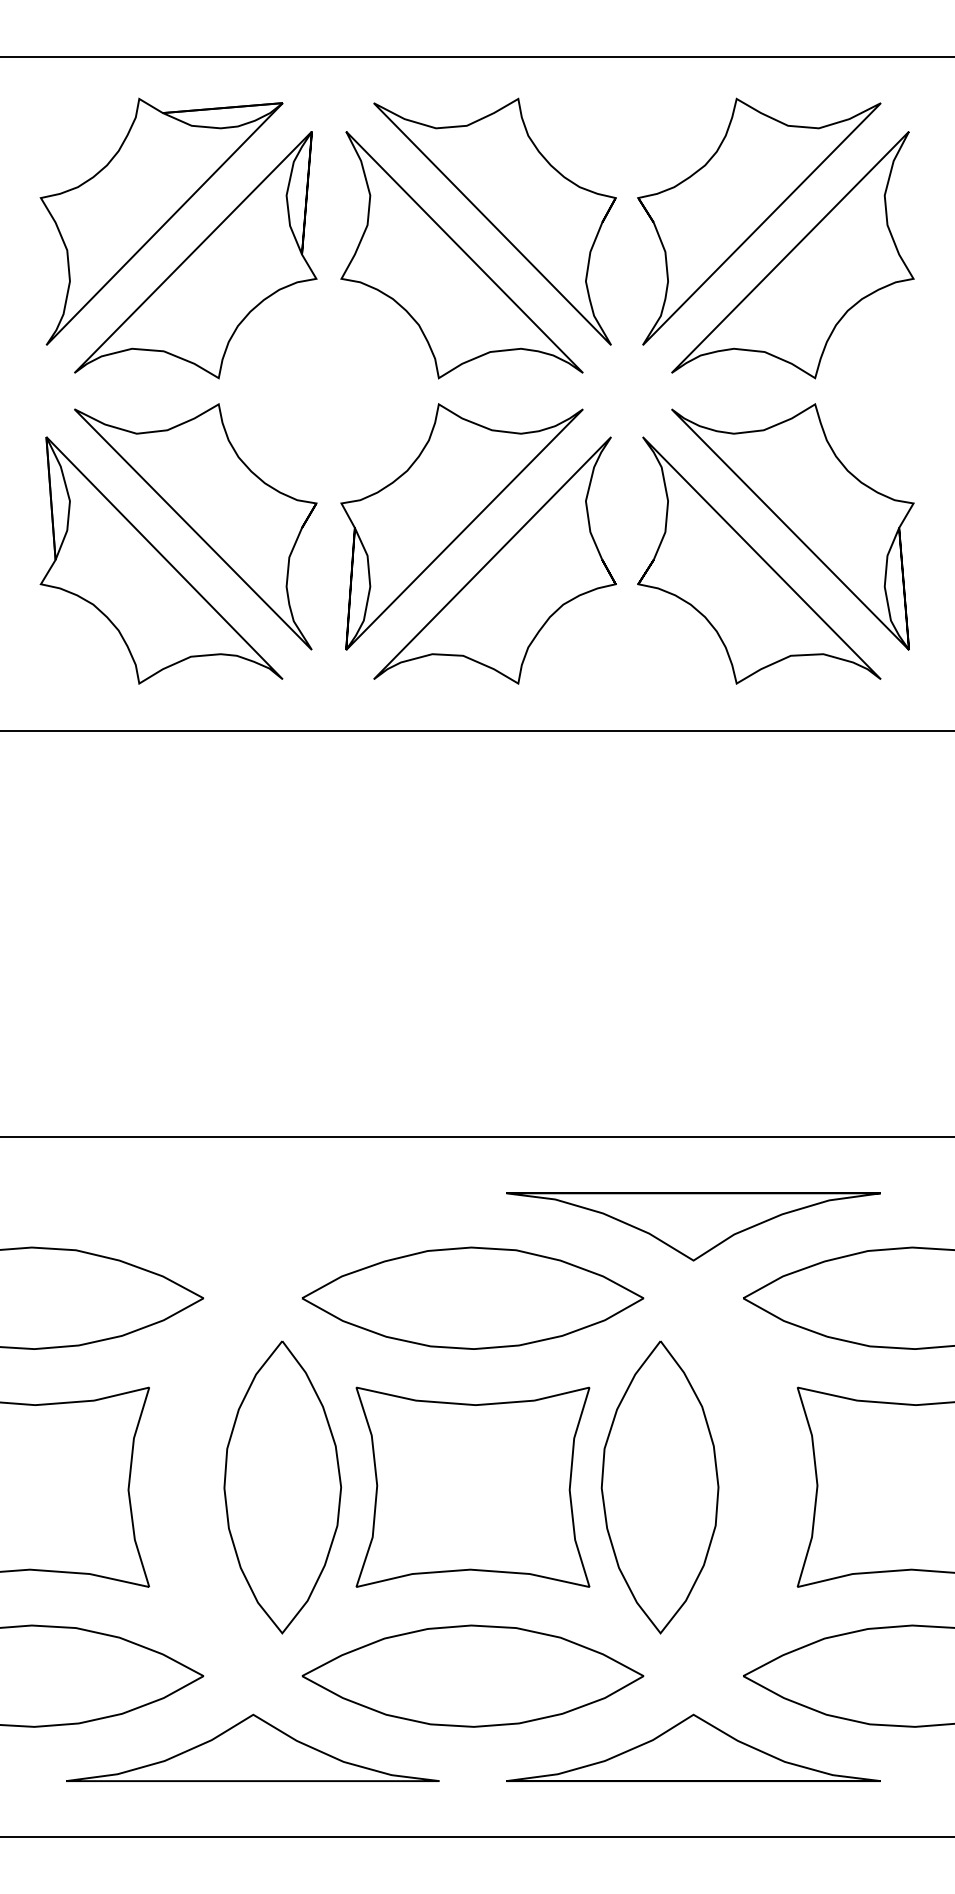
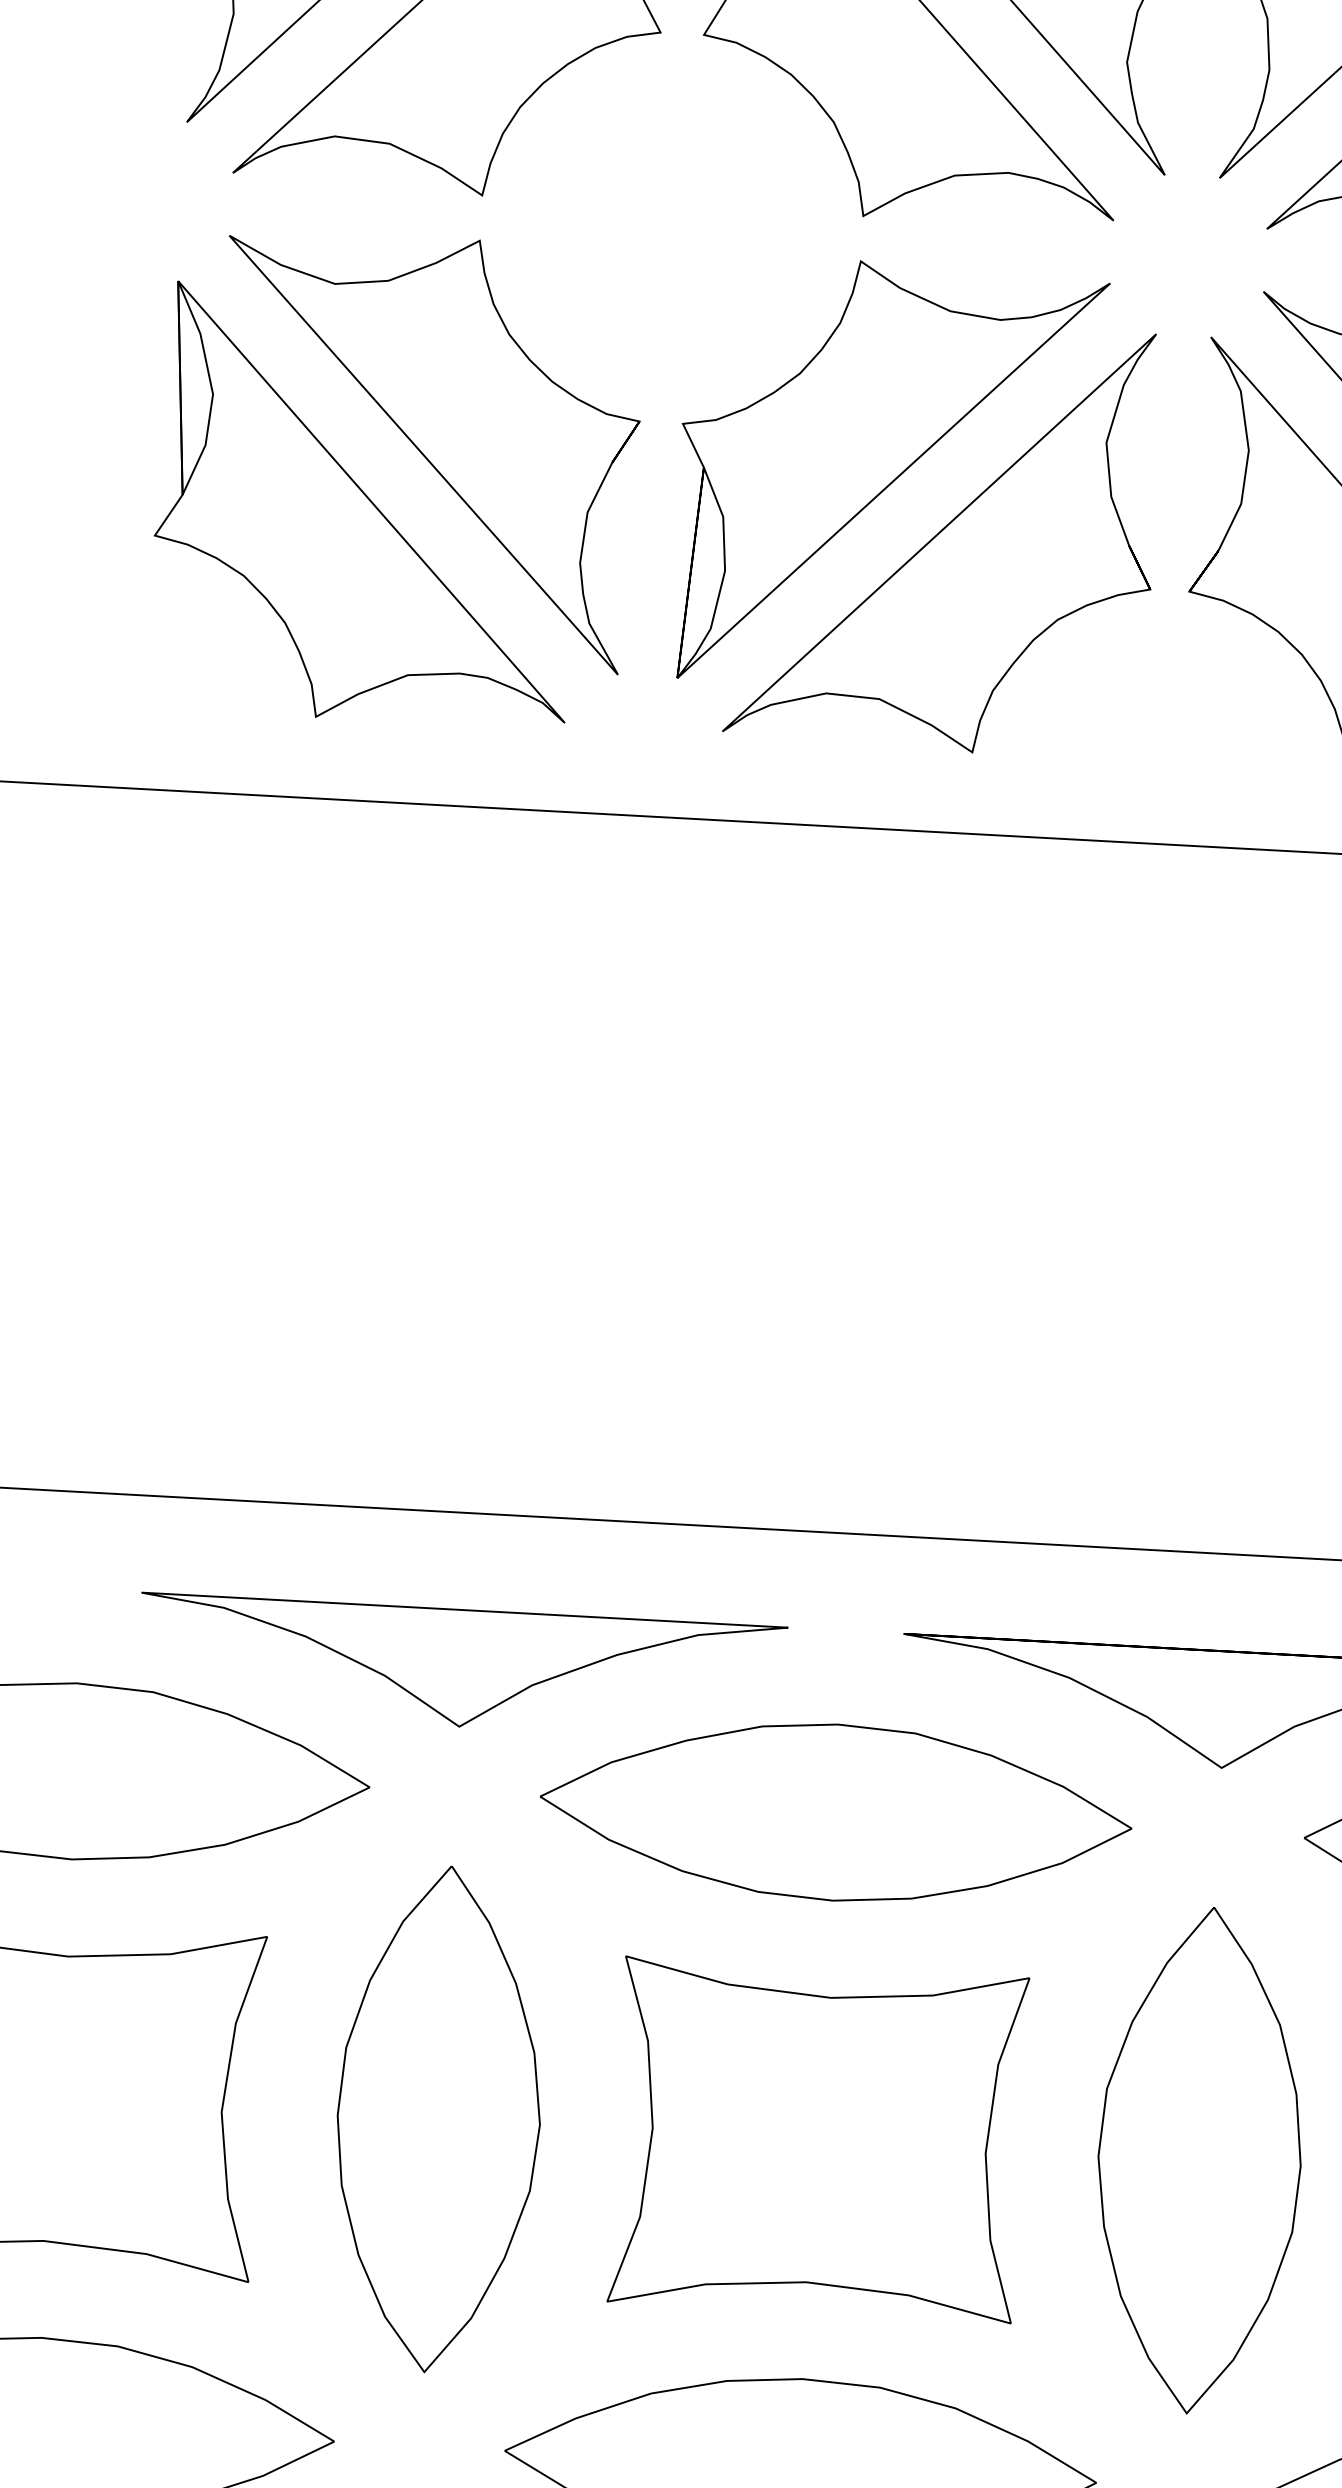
part: (252, 1226) -> (461, 1667), added
part: (282, 1487) -> (438, 2119), moved
part: (659, 1487) -> (1198, 2160), moved

